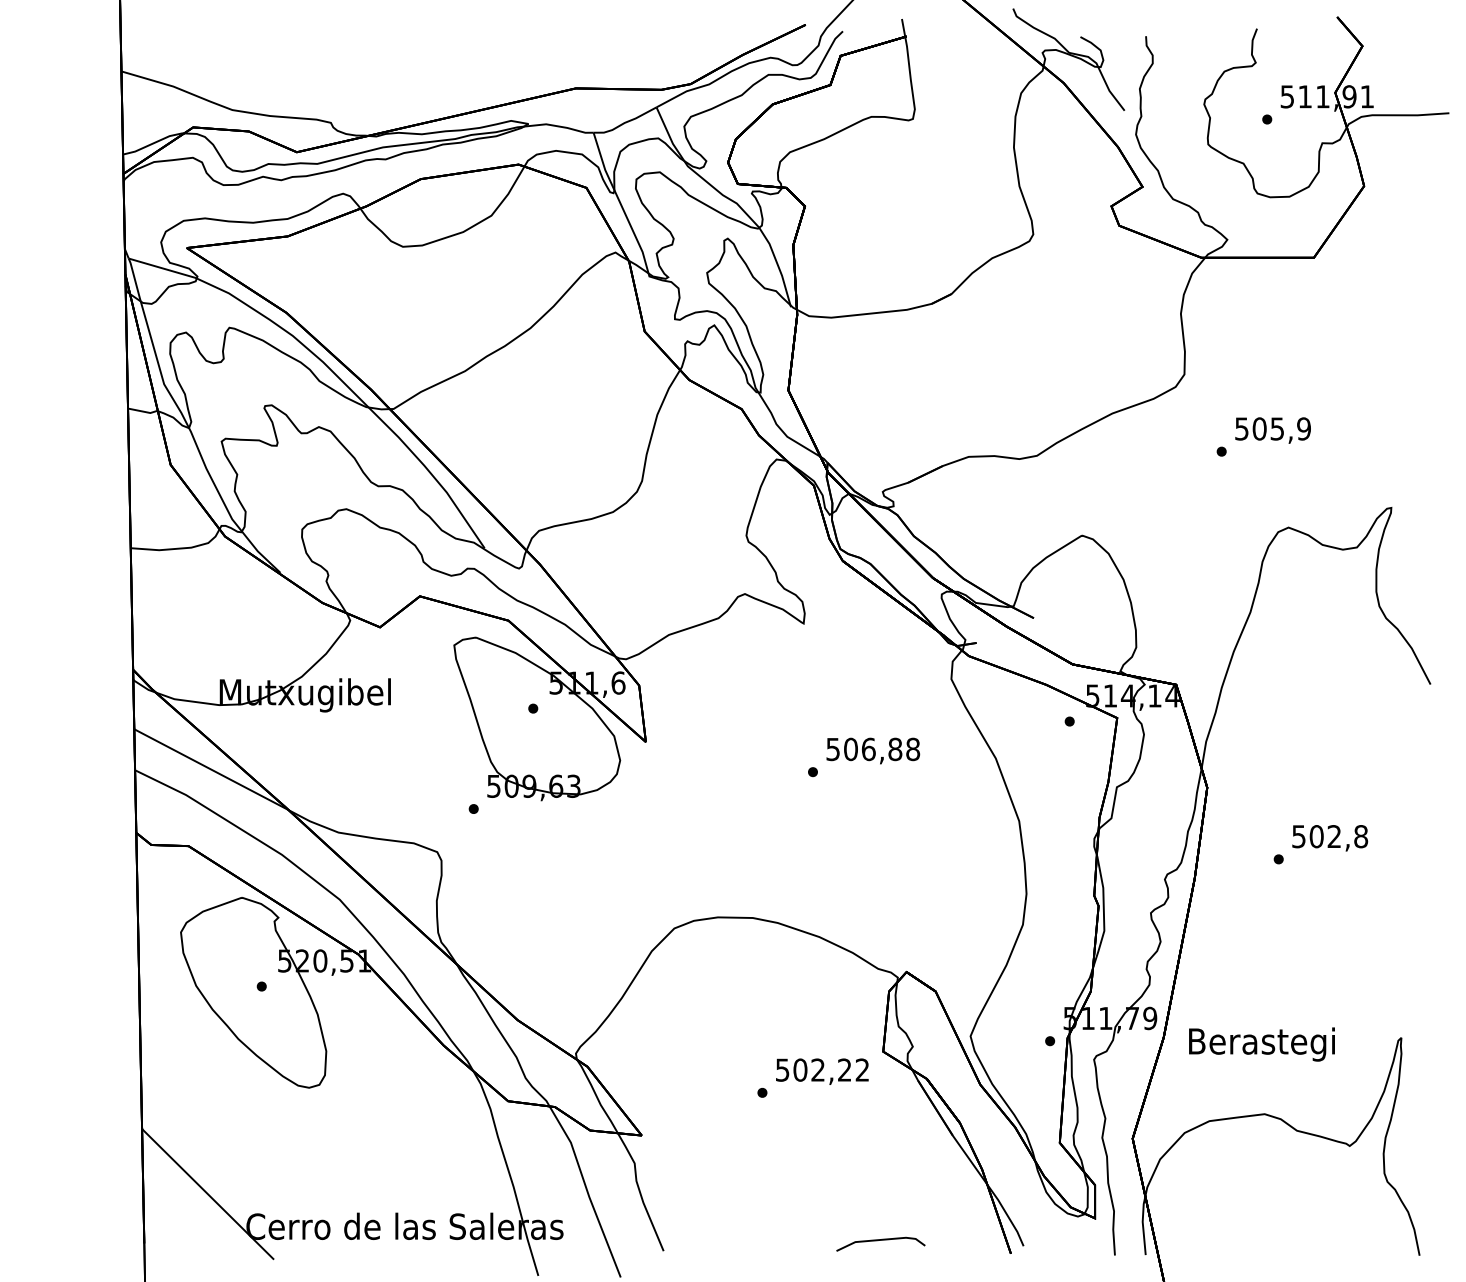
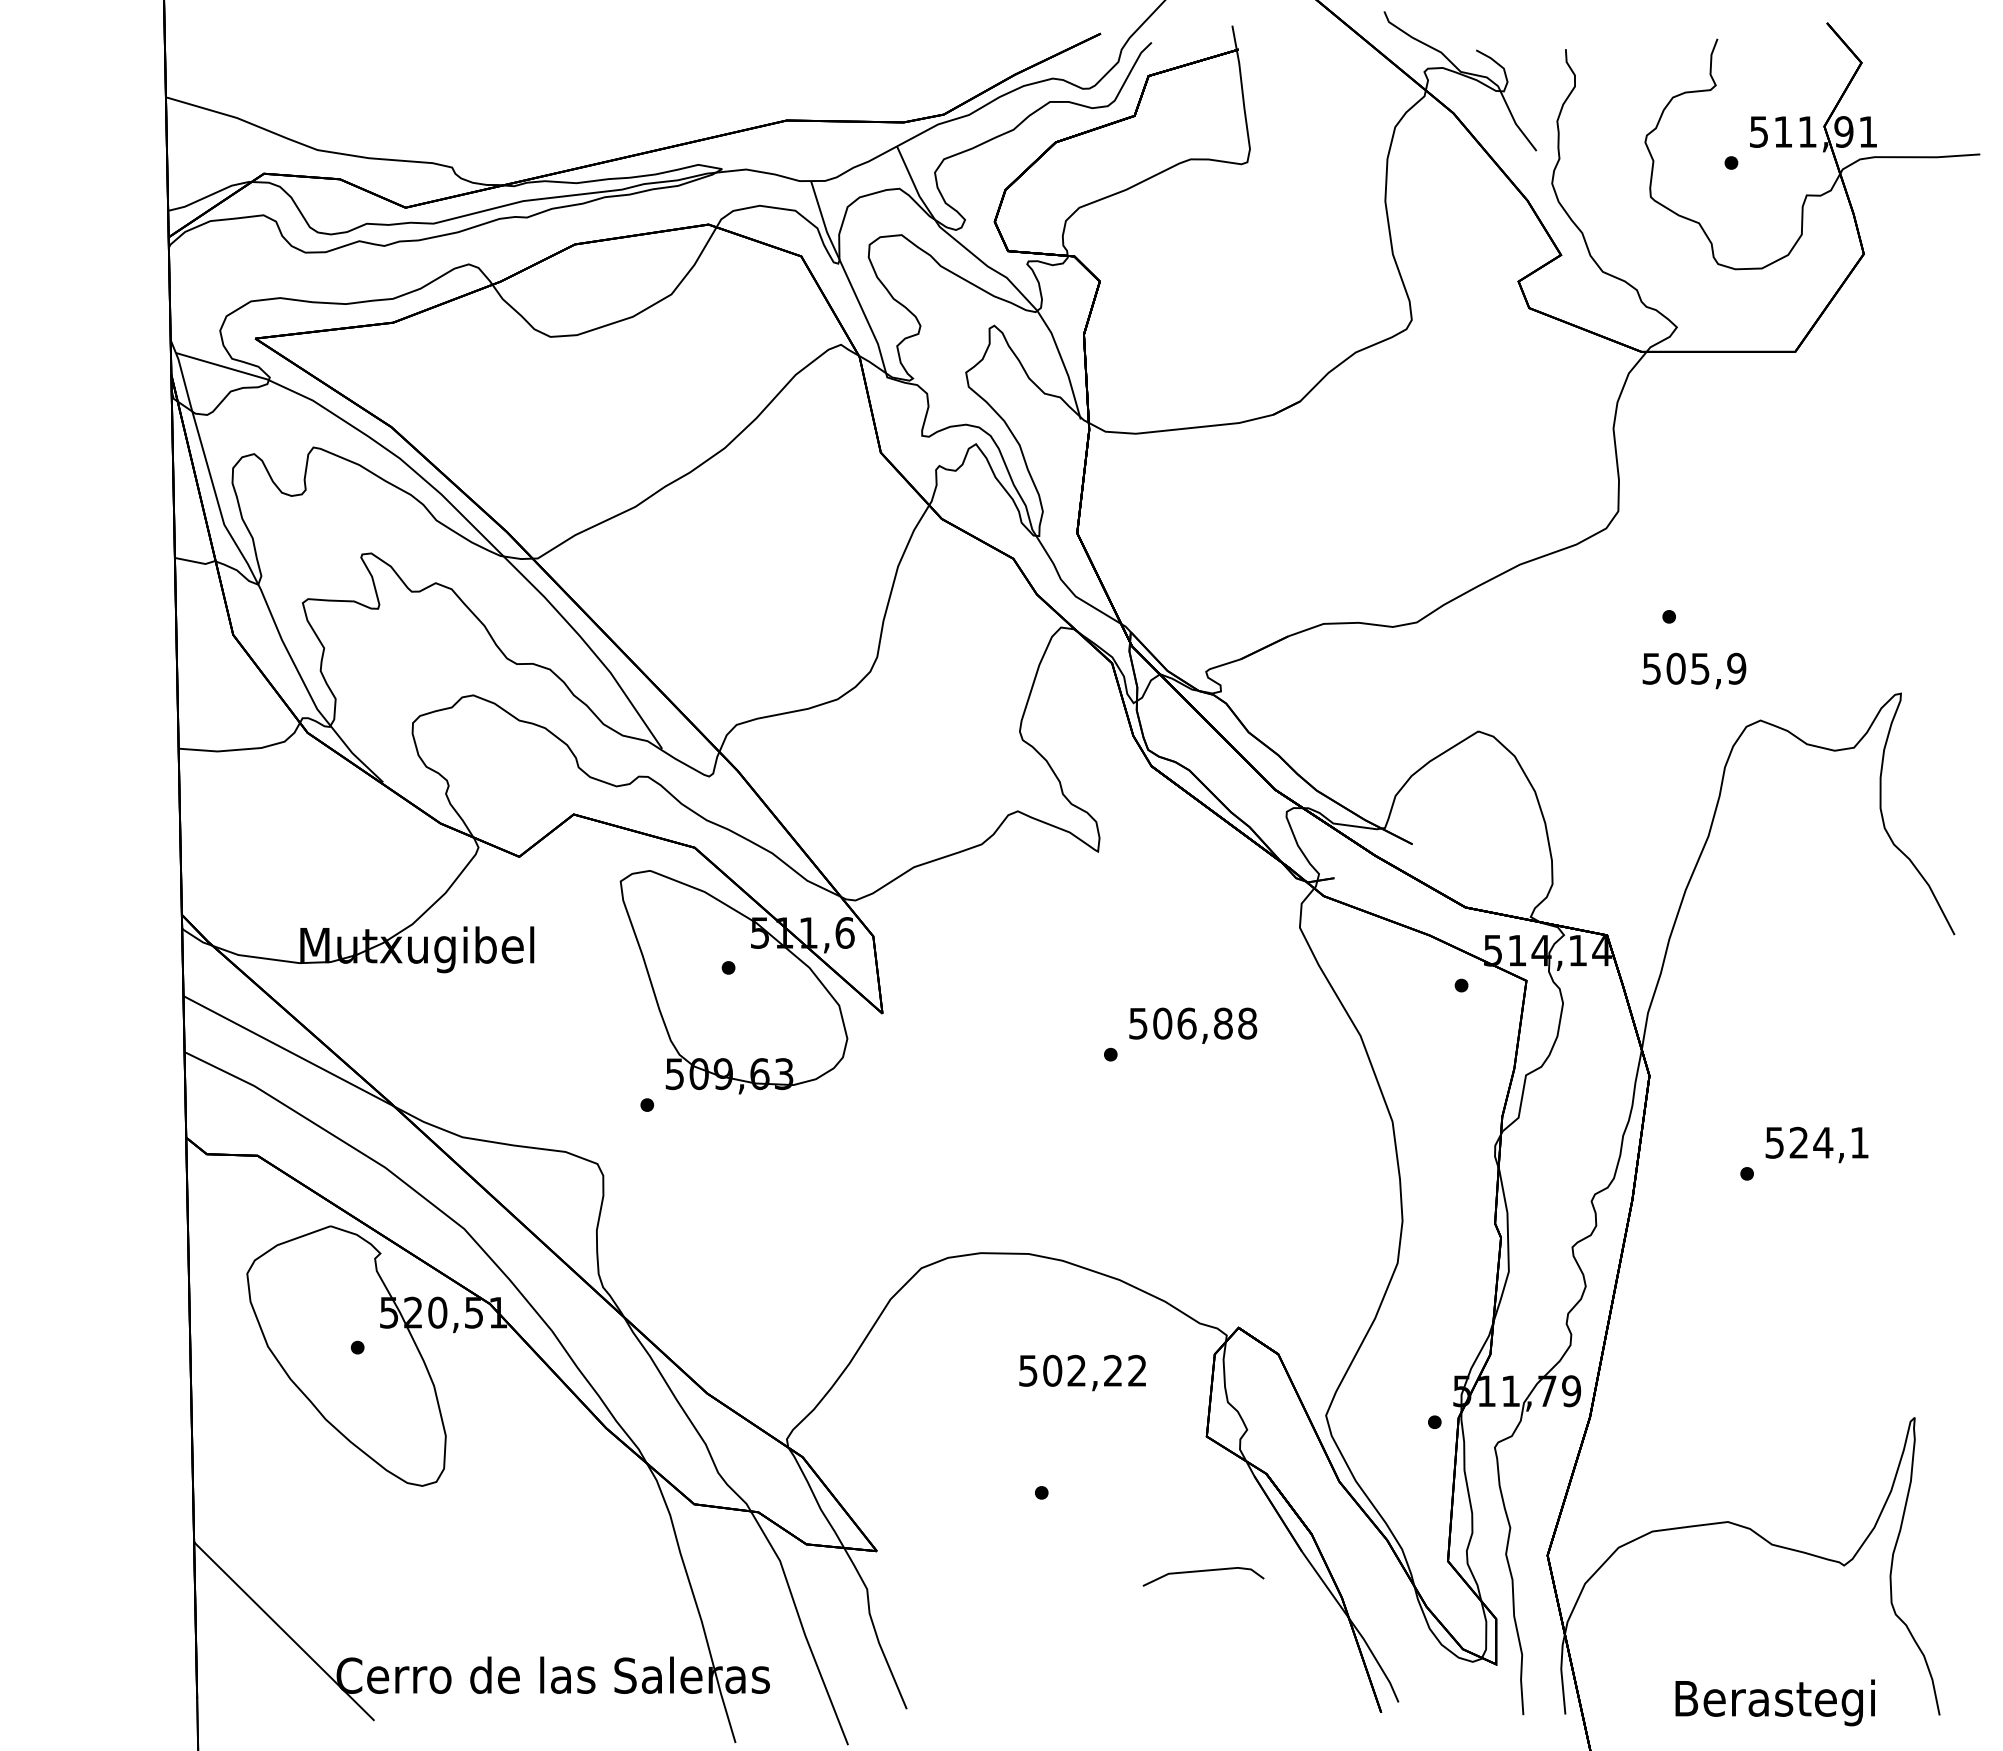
text: (1273, 430) -> (1694, 670), moved
text: (1339, 836) -> (1829, 1142), 502,8 -> 524,1
text: (1261, 1044) -> (1774, 1702), moved
text: (822, 1071) -> (1082, 1372), moved
line: (880, 1240) -> (1203, 1571), moved

